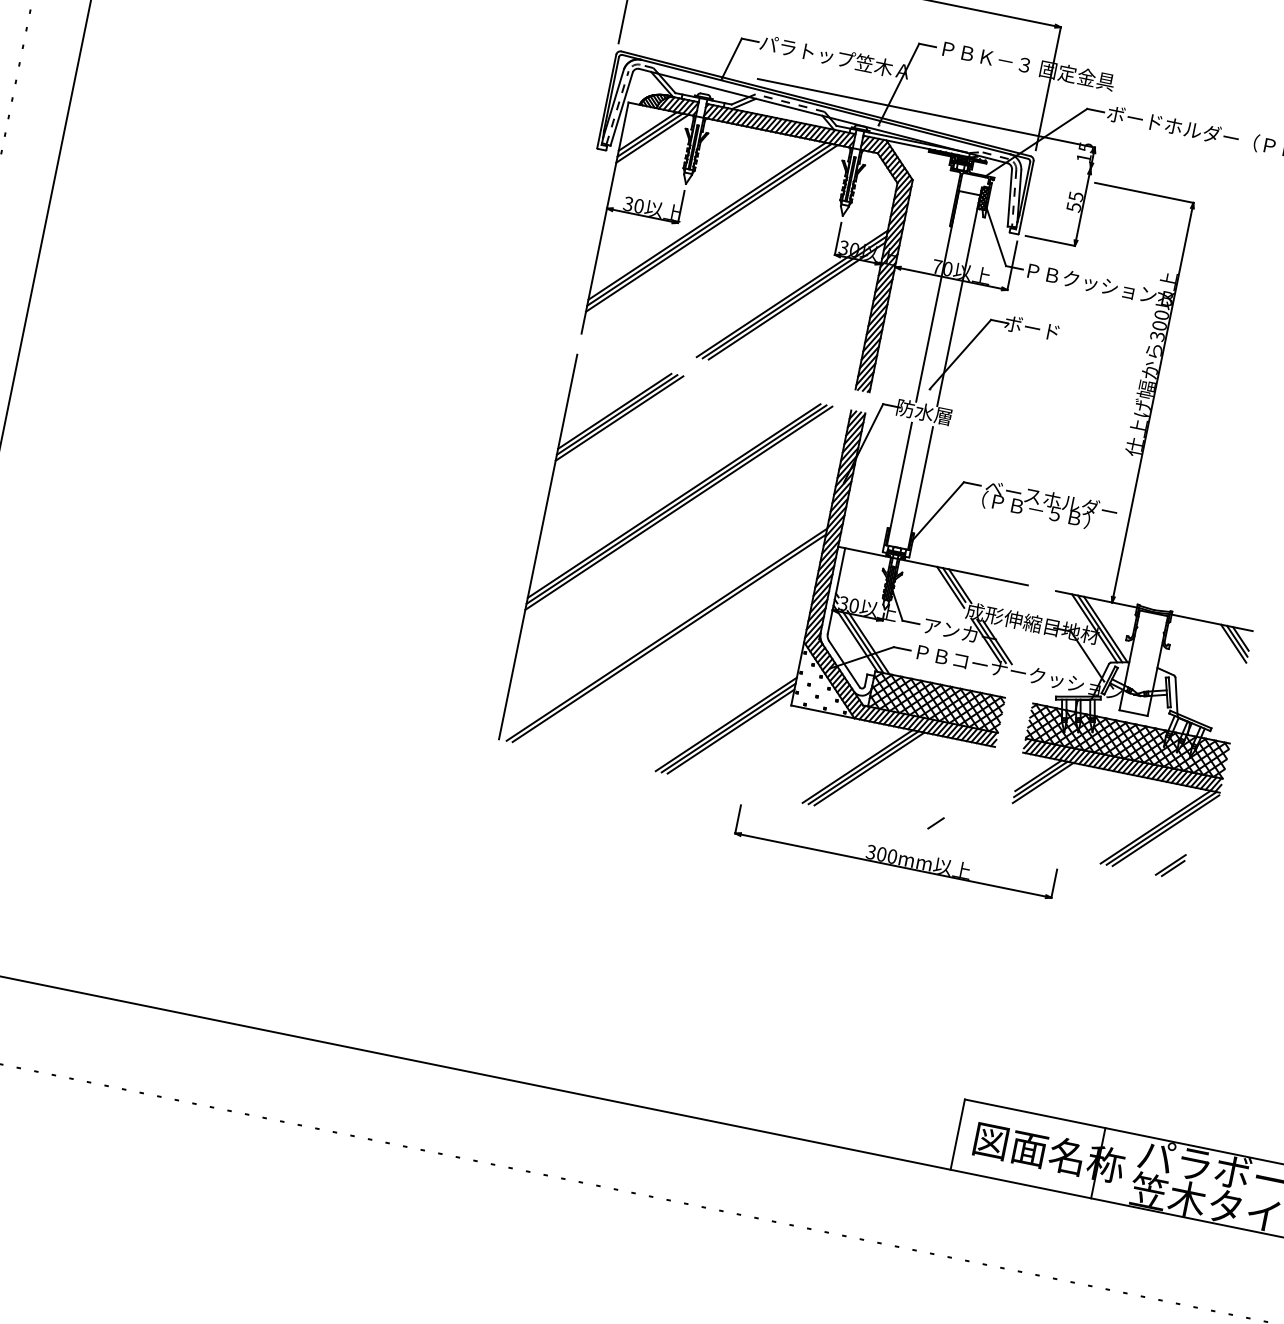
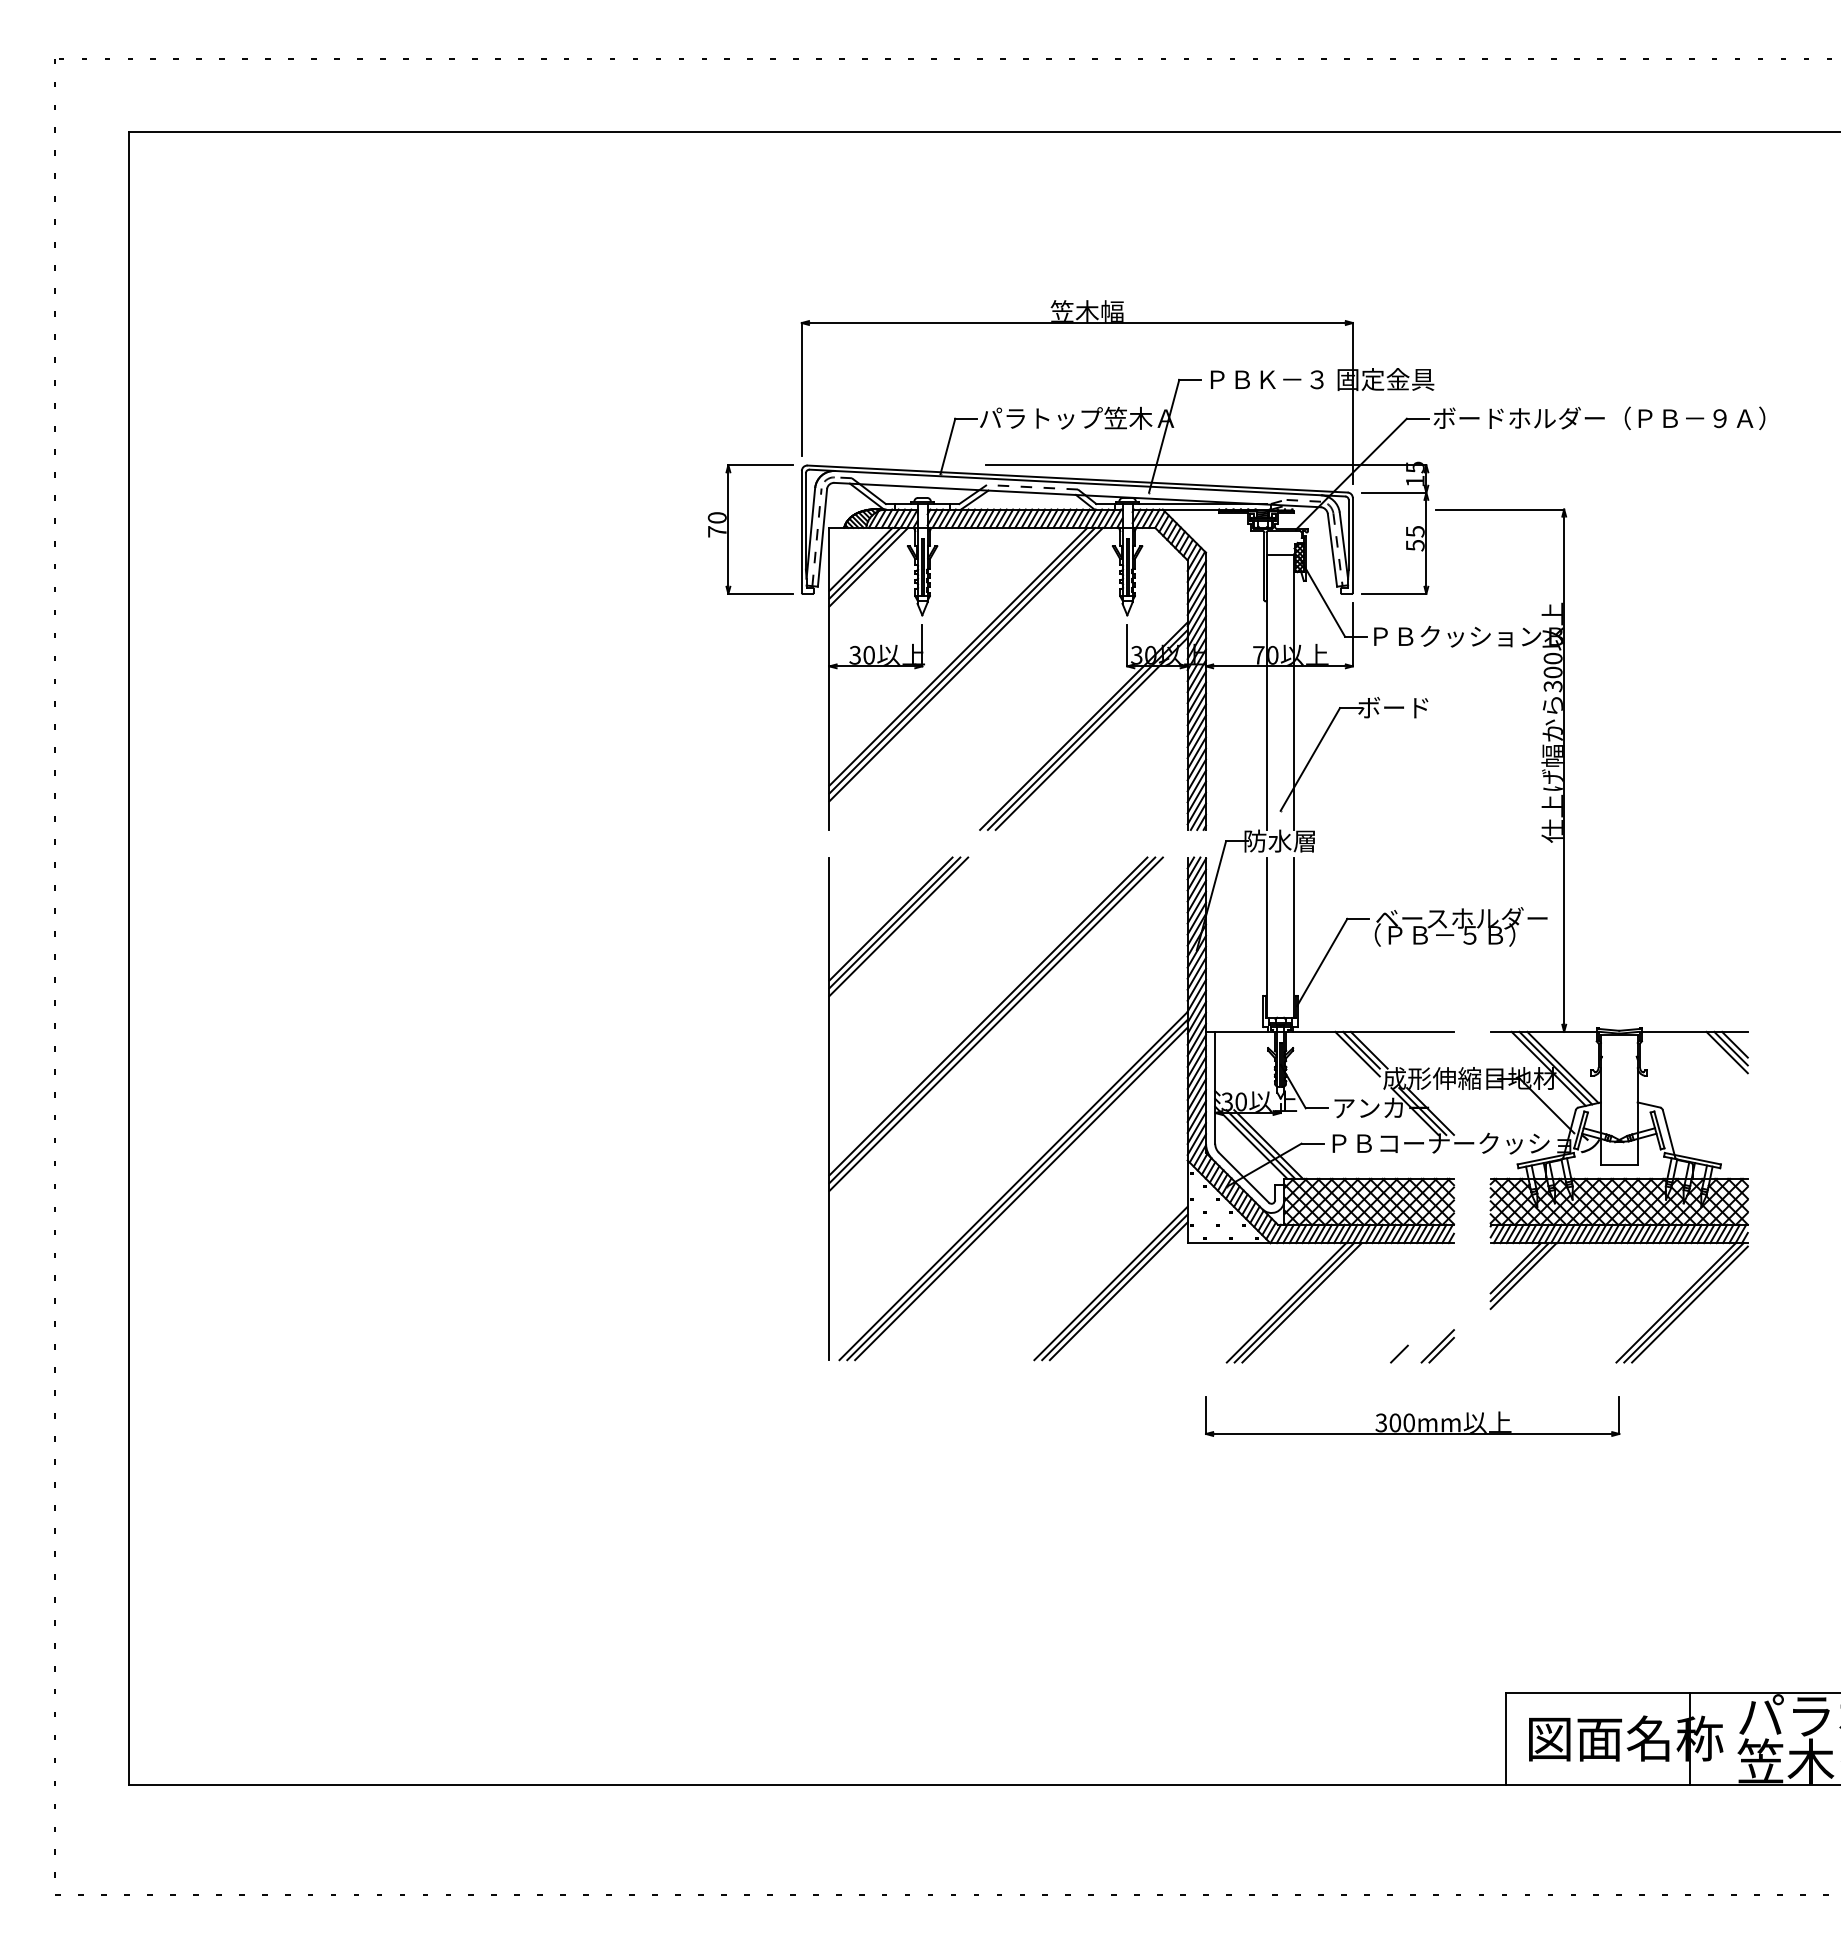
part: (551, 88) -> (728, 529), added
line: (1066, 163) -> (1394, 492), added
line: (671, 641) -> (1021, 1193), added
part: (895, 852) -> (1412, 1416), moved
part: (1170, 865) -> (1437, 1346), moved

